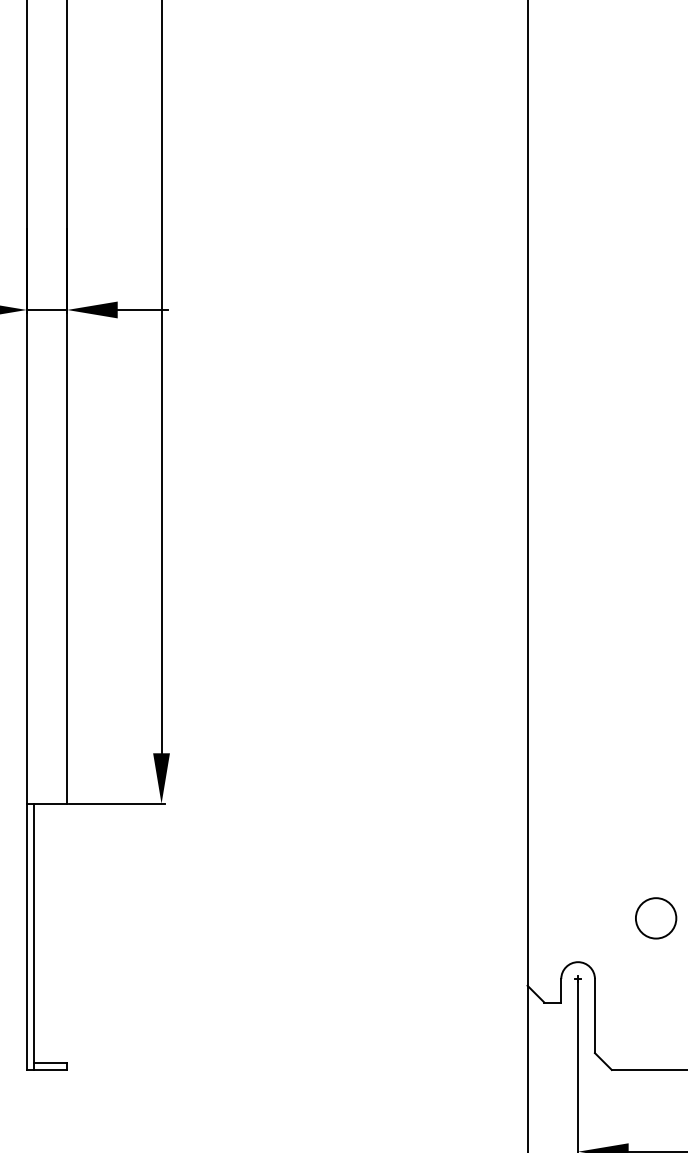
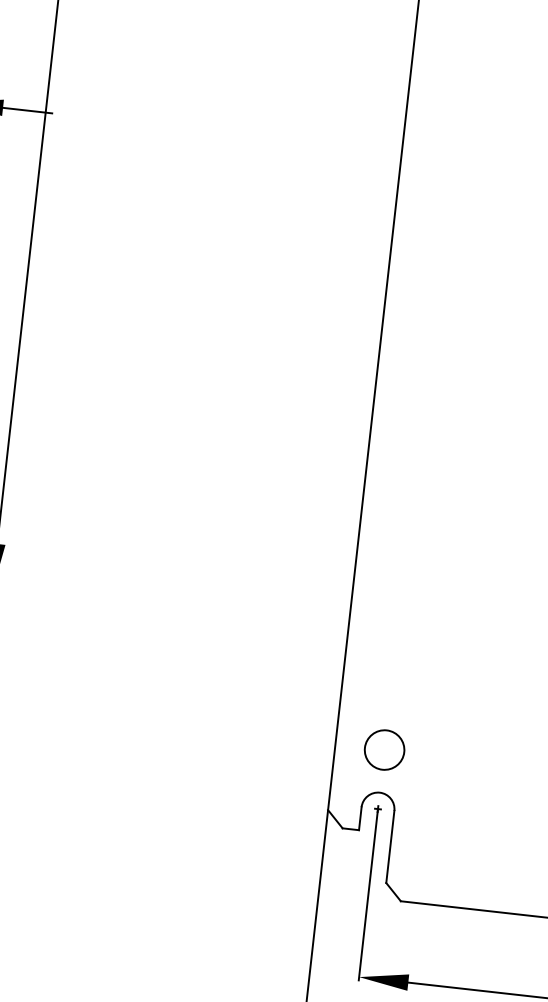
circle: (656, 918) -> (384, 750), moved

